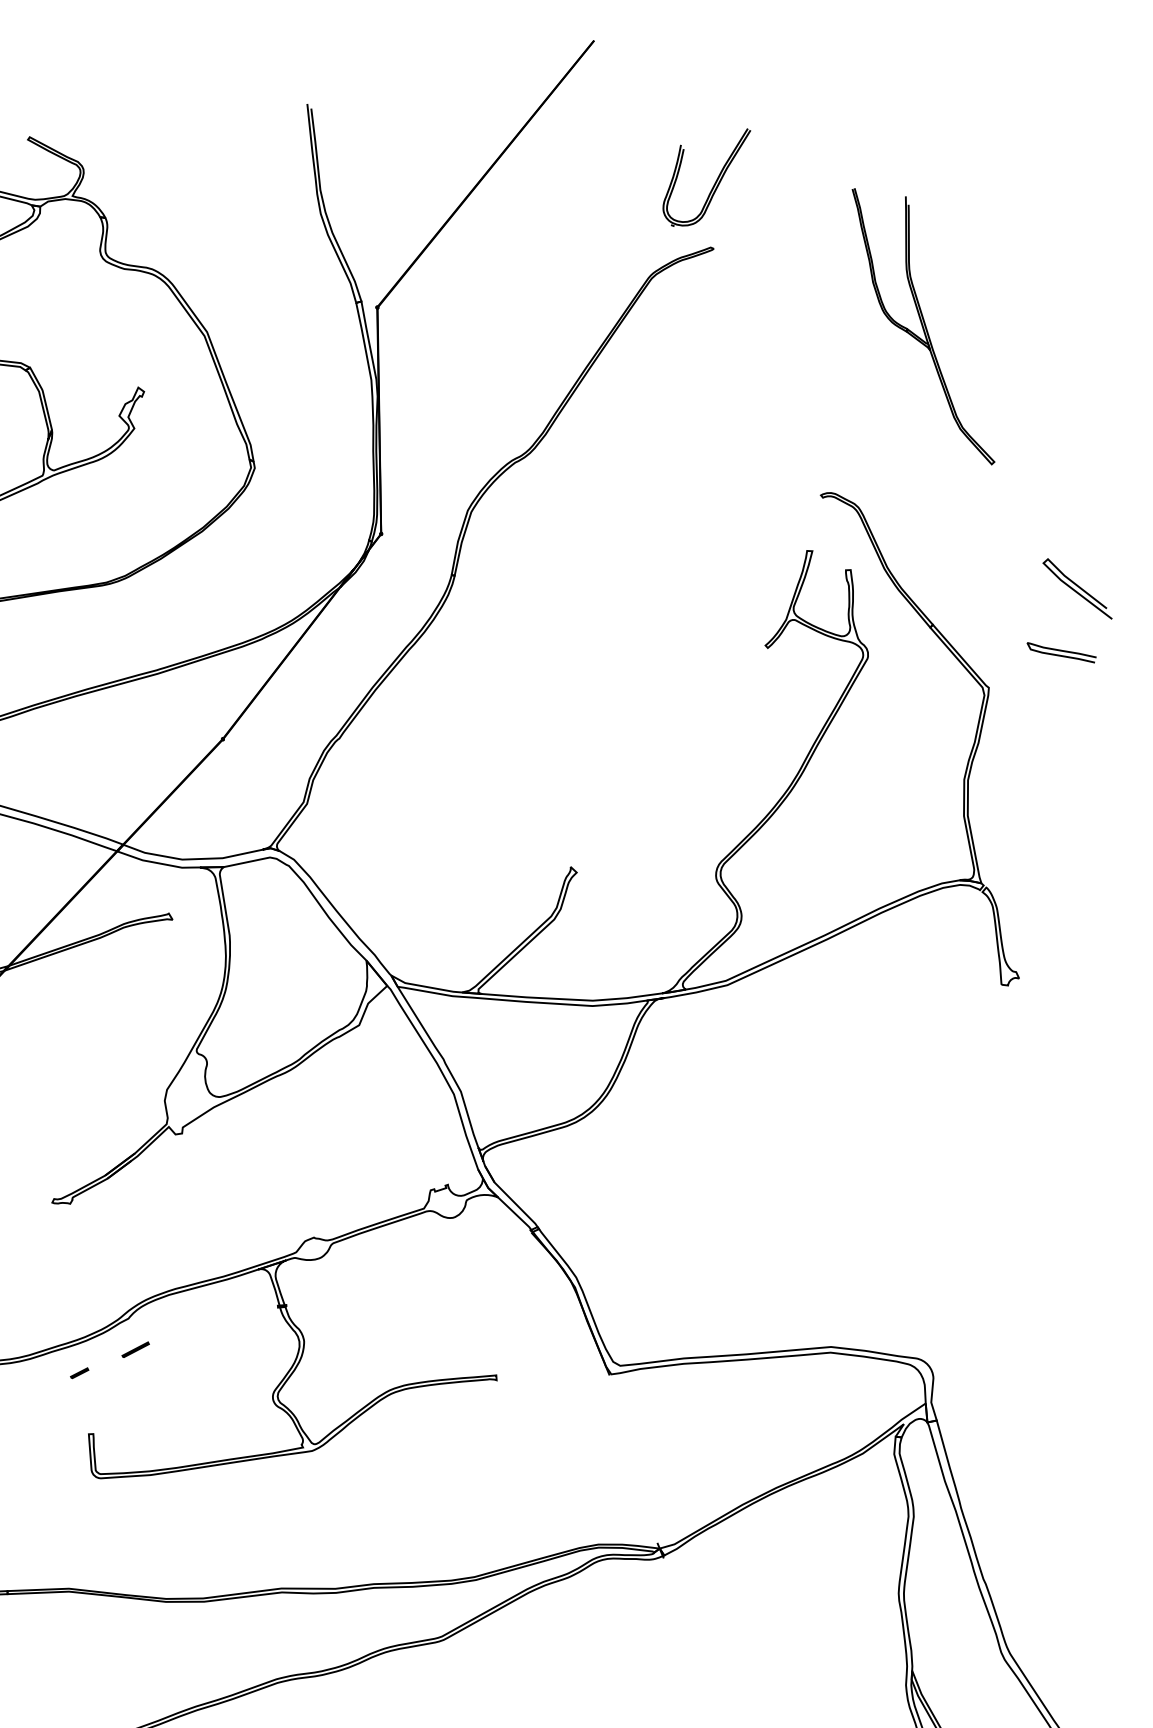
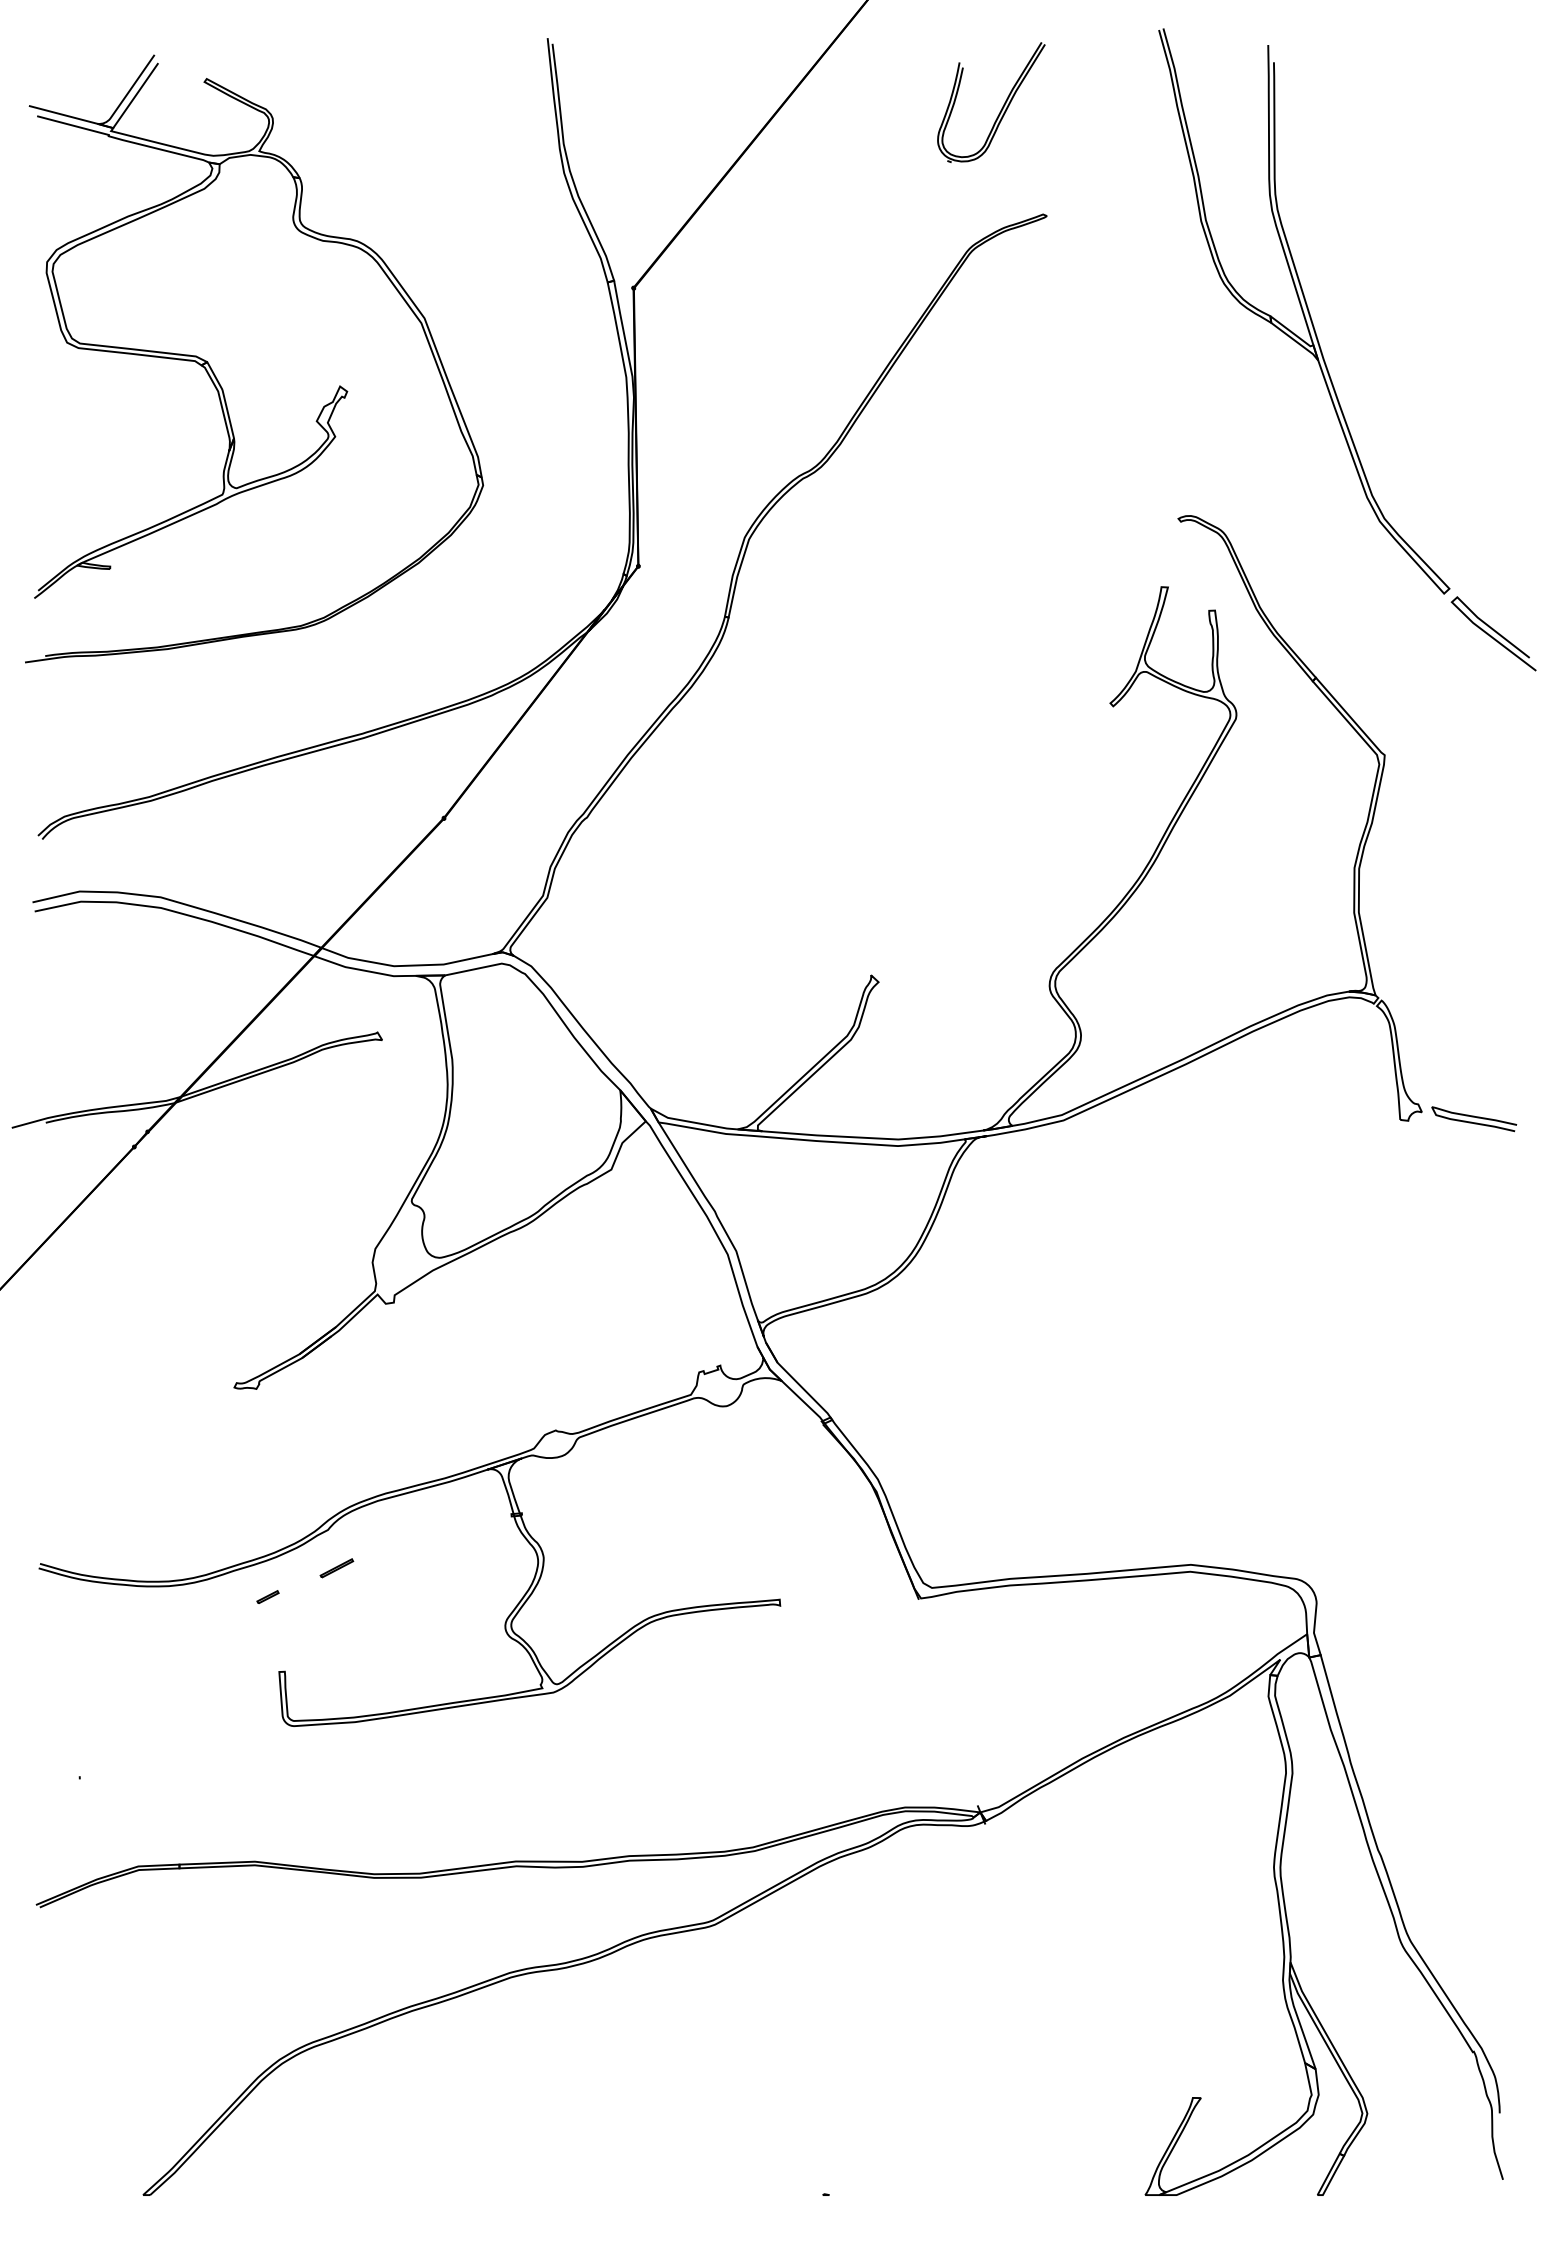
part: (715, 182) -> (1001, 108), moved
part: (923, 326) -> (1304, 311), size x1.67
curve: (1061, 651) -> (1474, 1117), moved

